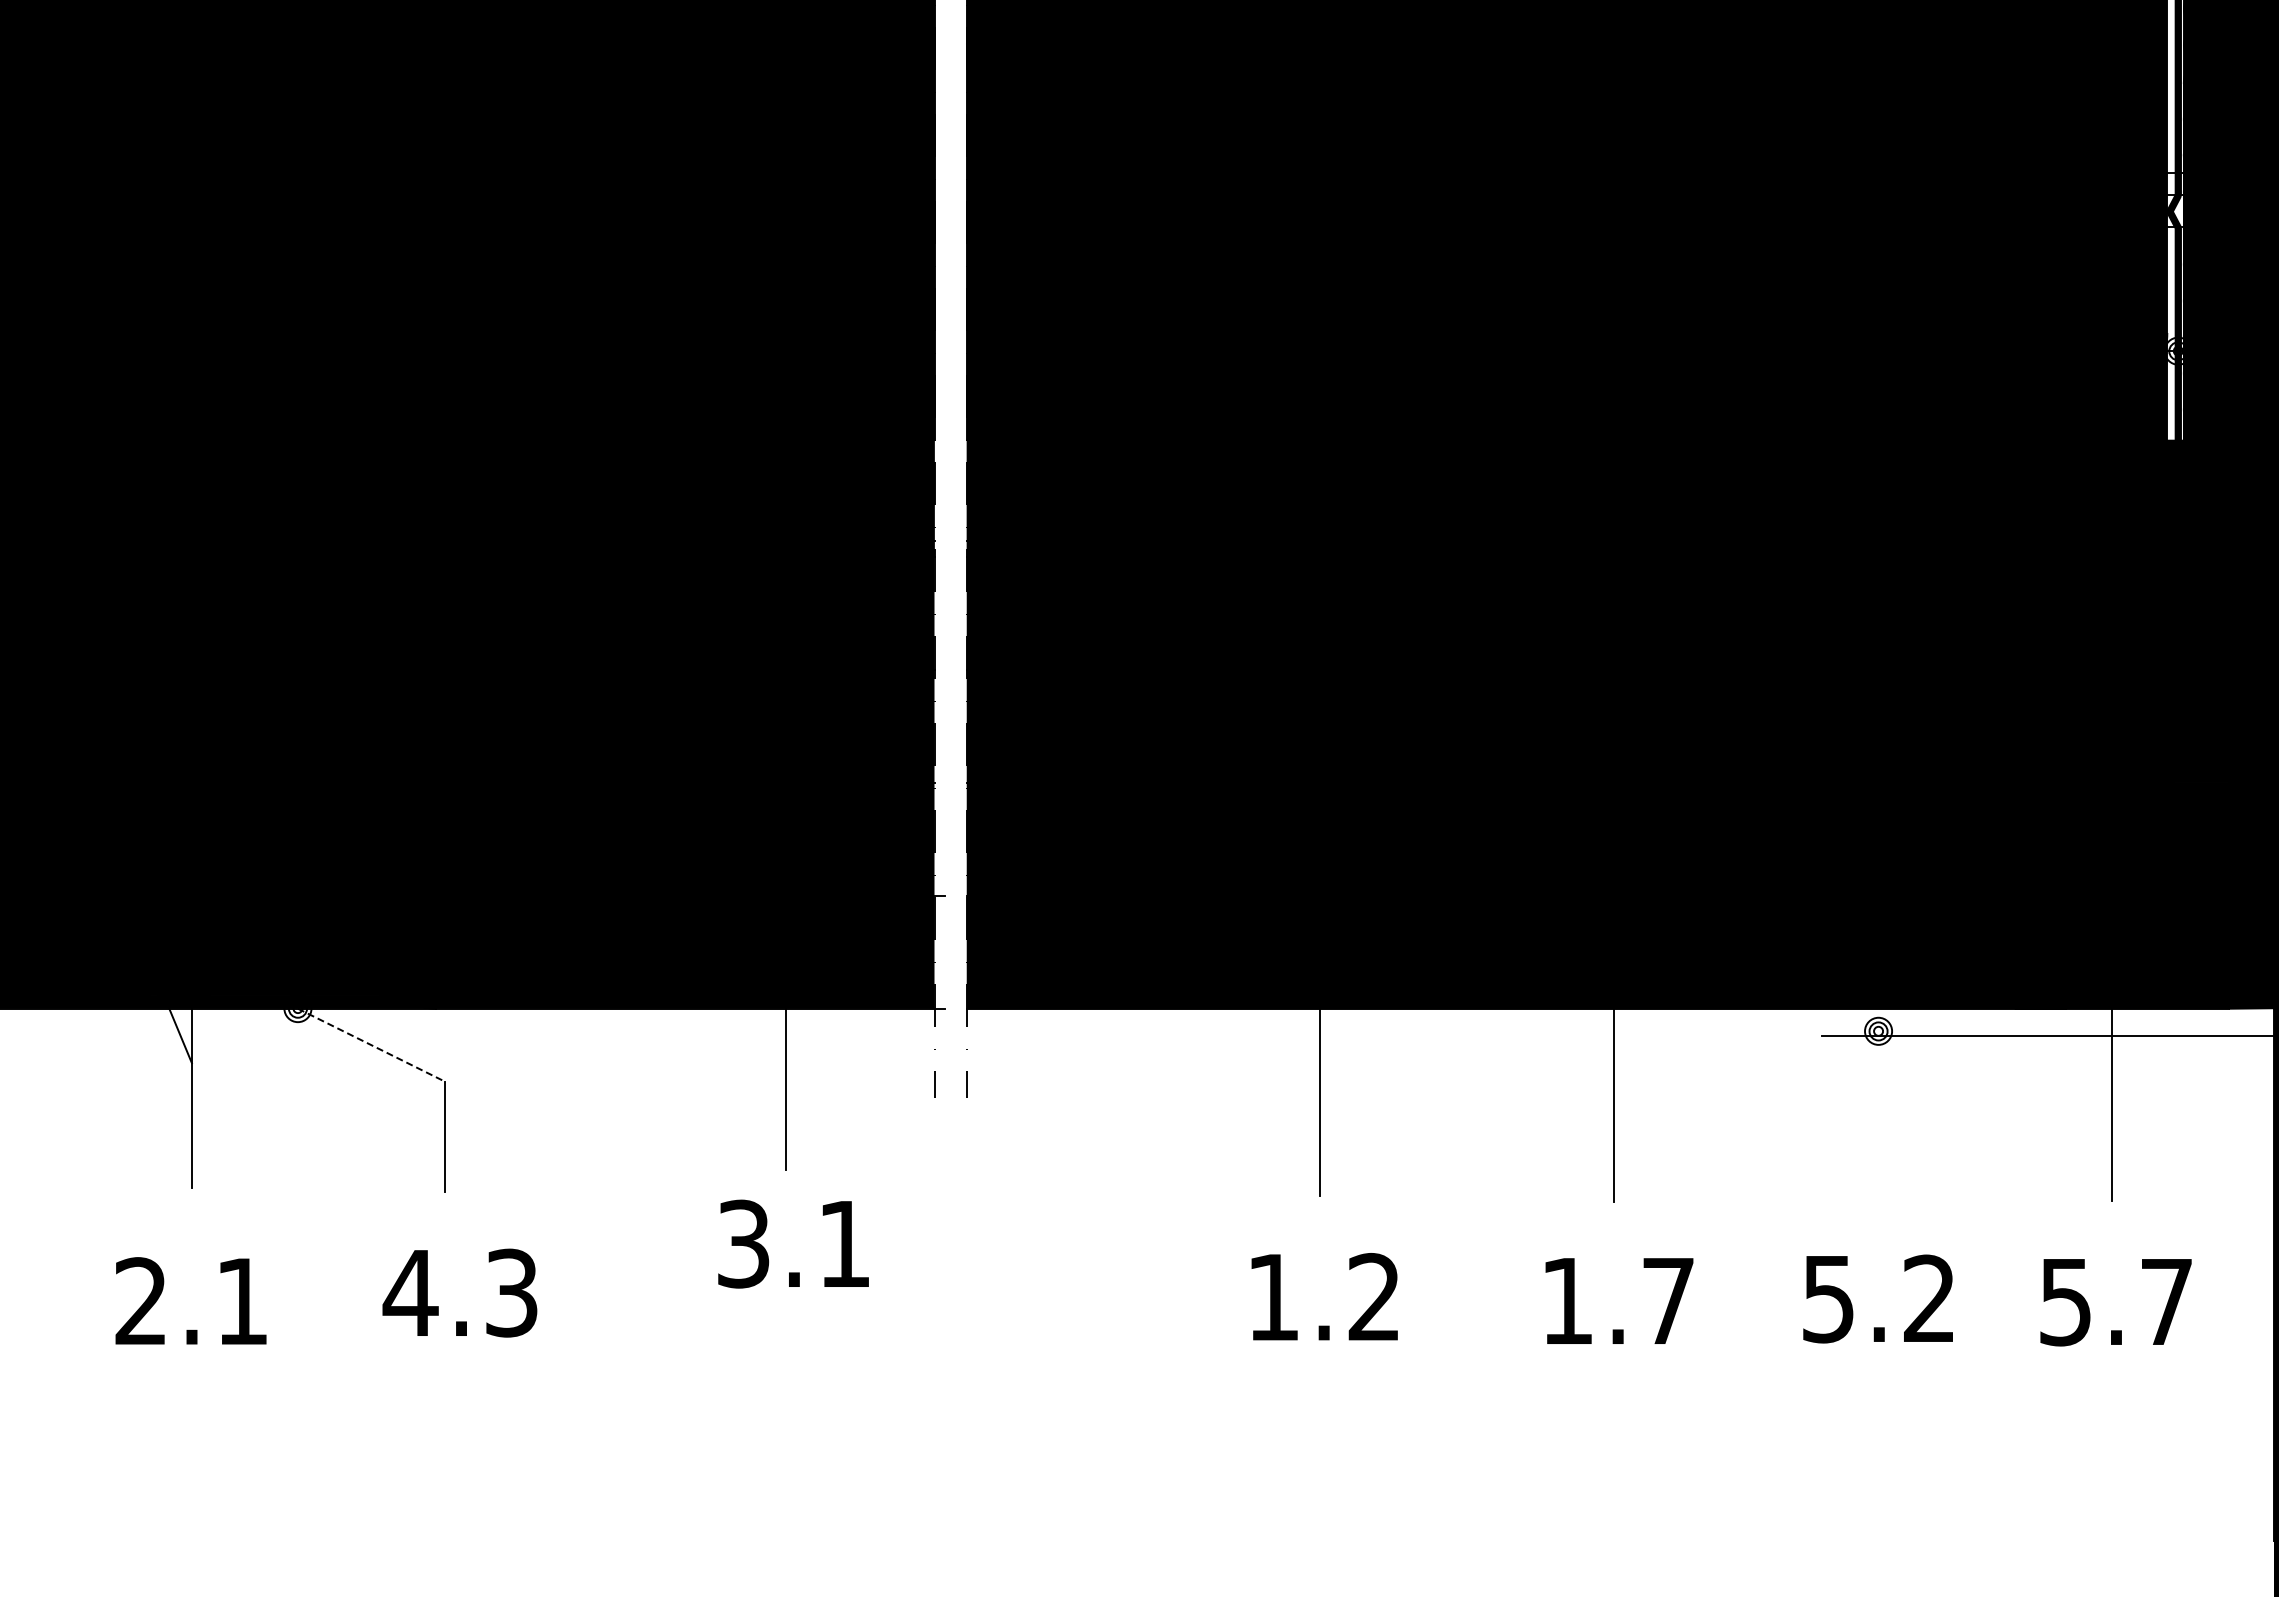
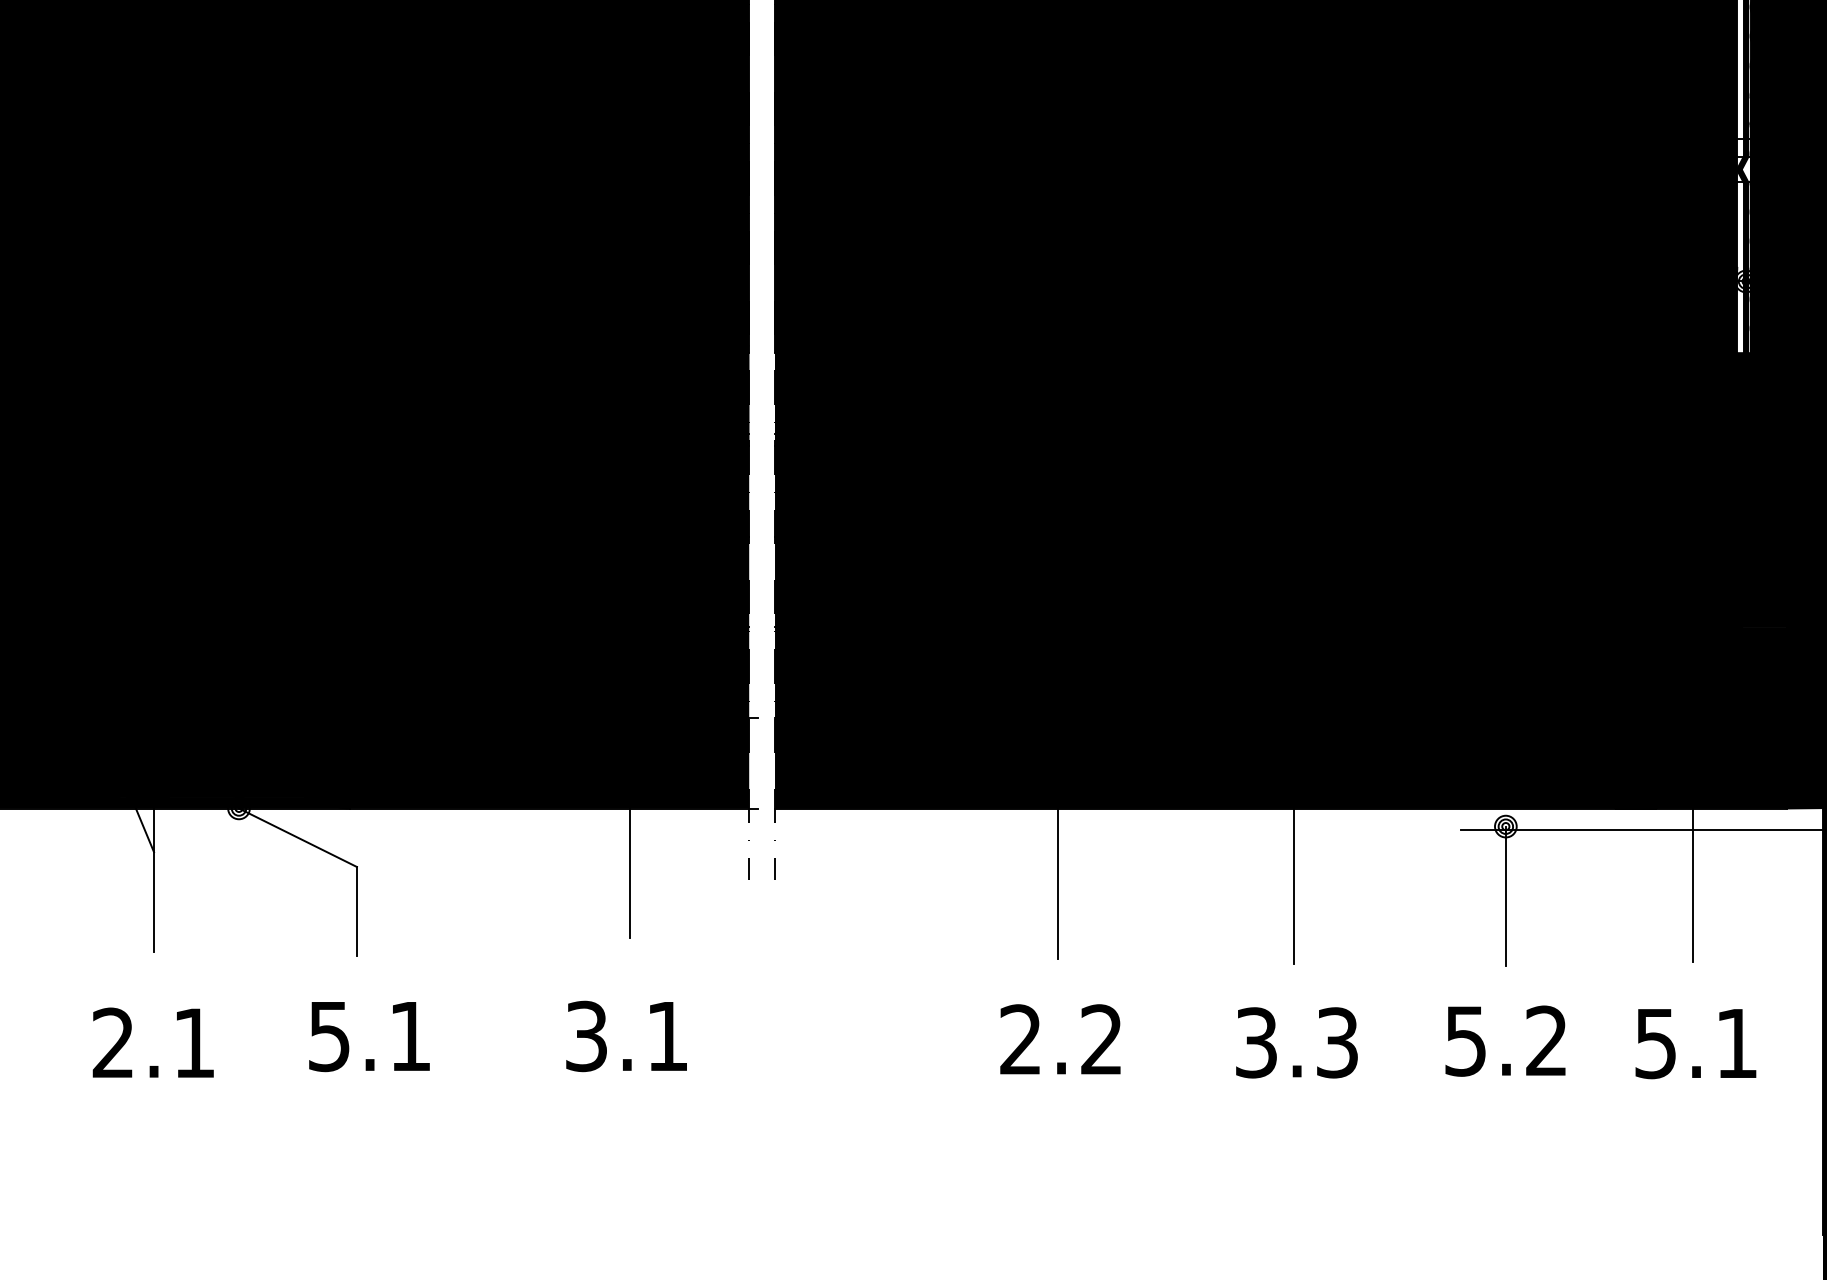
line: (371, 1045) -> (297, 837), dashed -> solid
line: (1878, 1118) -> (1505, 896), added
text: (793, 1243) -> (626, 1035), moved
text: (459, 1292) -> (368, 1035), 4.3 -> 5.1
text: (1272, 1296) -> (1020, 1039), 1.2 -> 2.2
text: (1617, 1300) -> (1296, 1042), 1.7 -> 3.3
text: (2166, 1301) -> (1736, 1043), 5.7 -> 5.1

